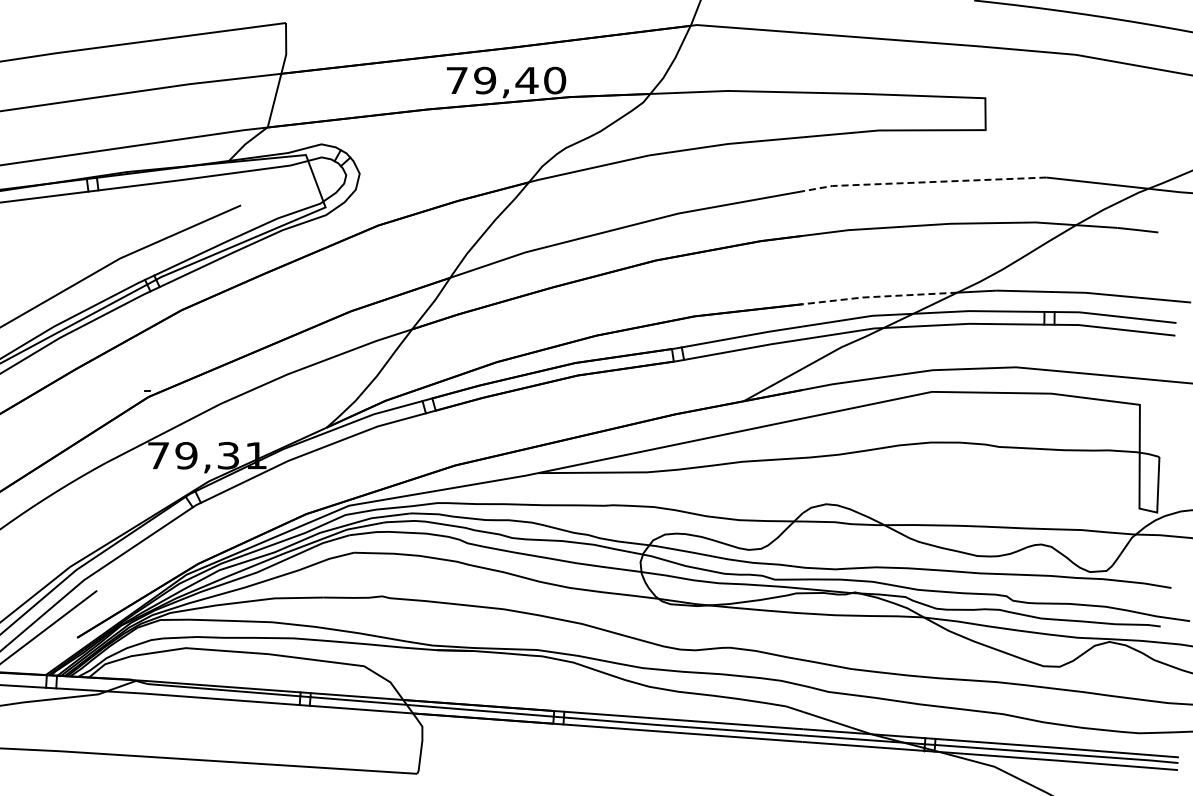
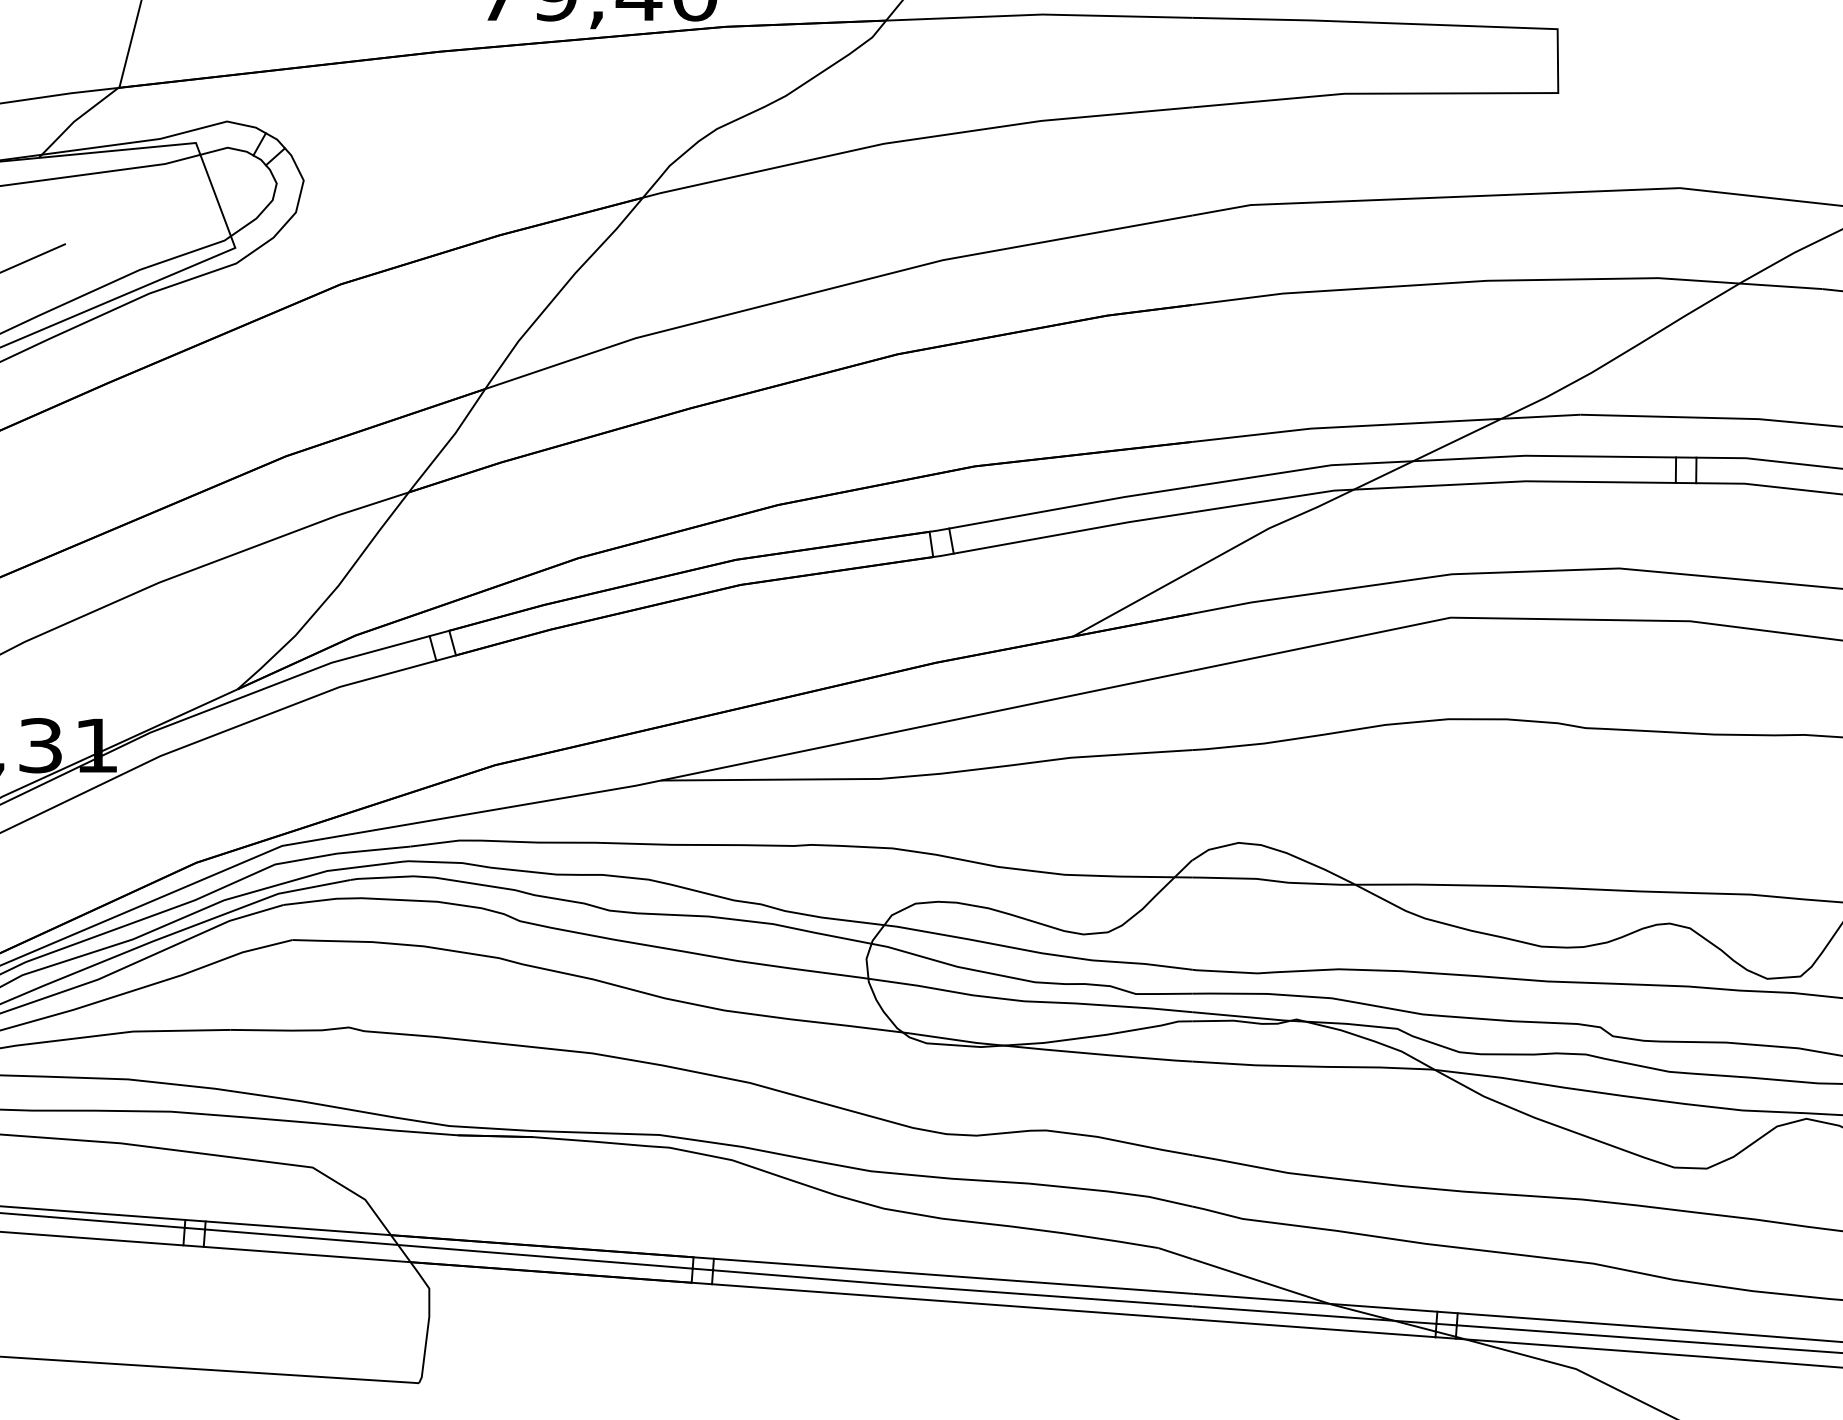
line: (923, 182) -> (1433, 198), dashed -> solid
line: (879, 296) -> (1345, 426), dashed -> solid

